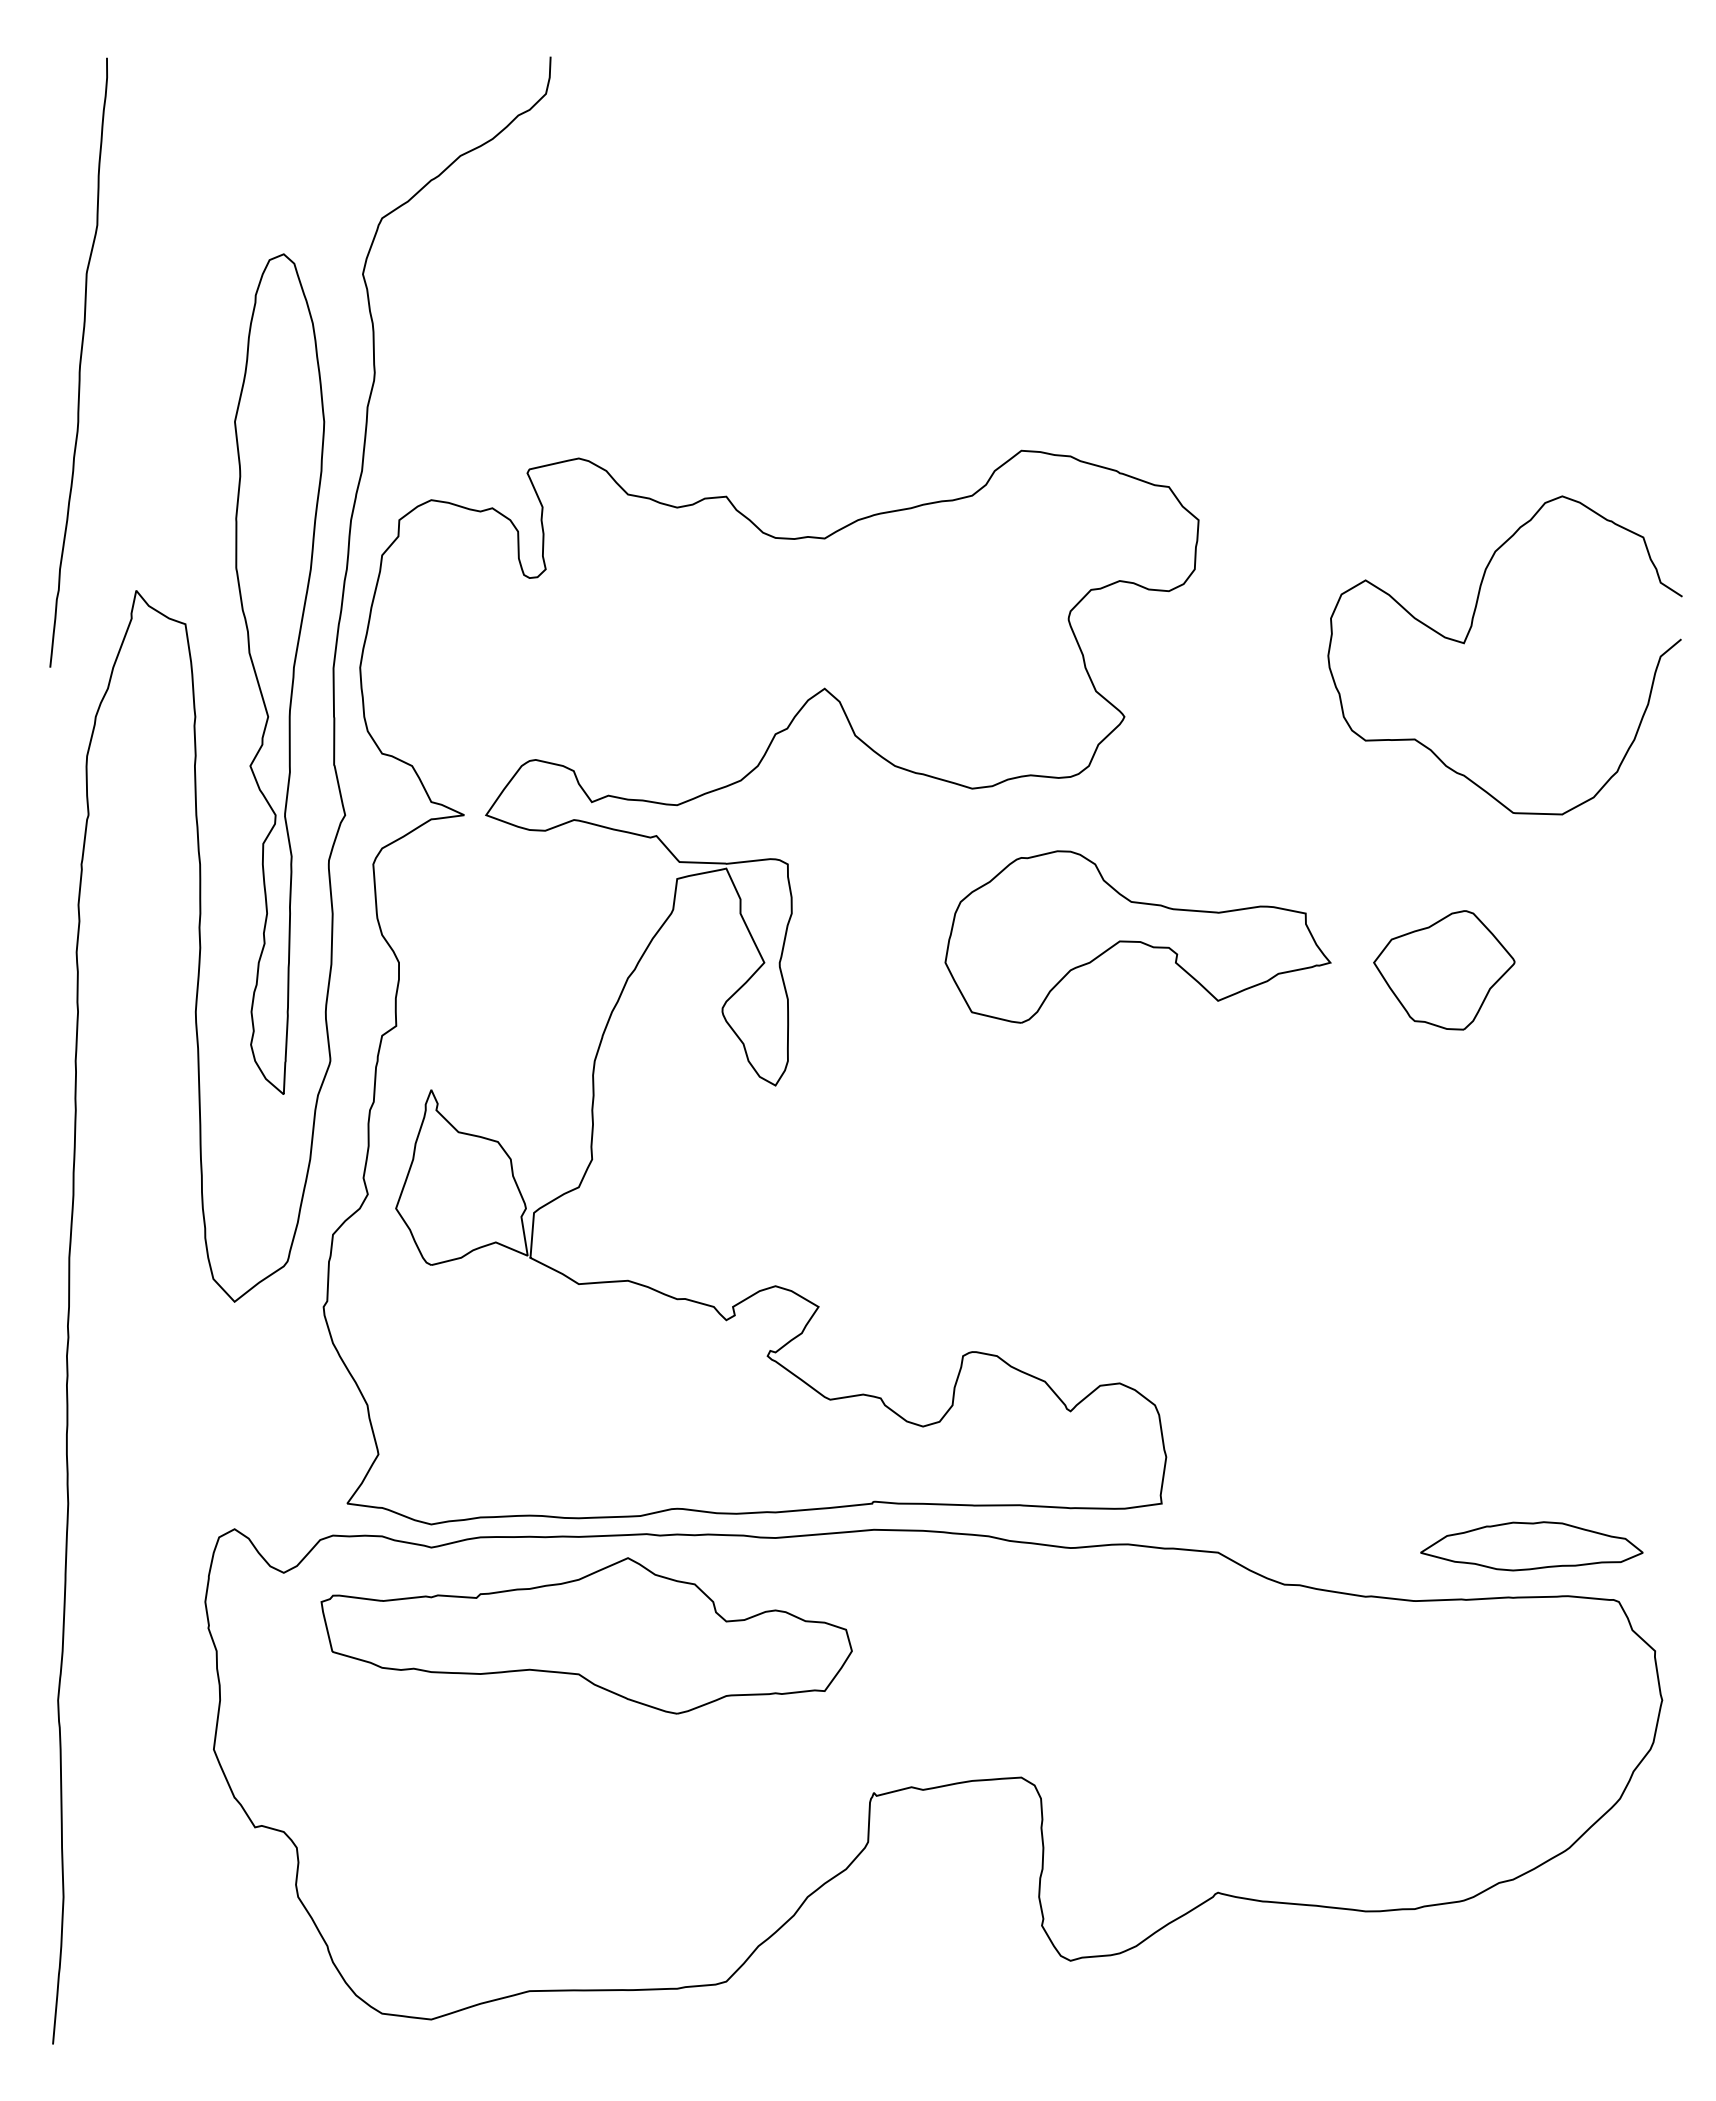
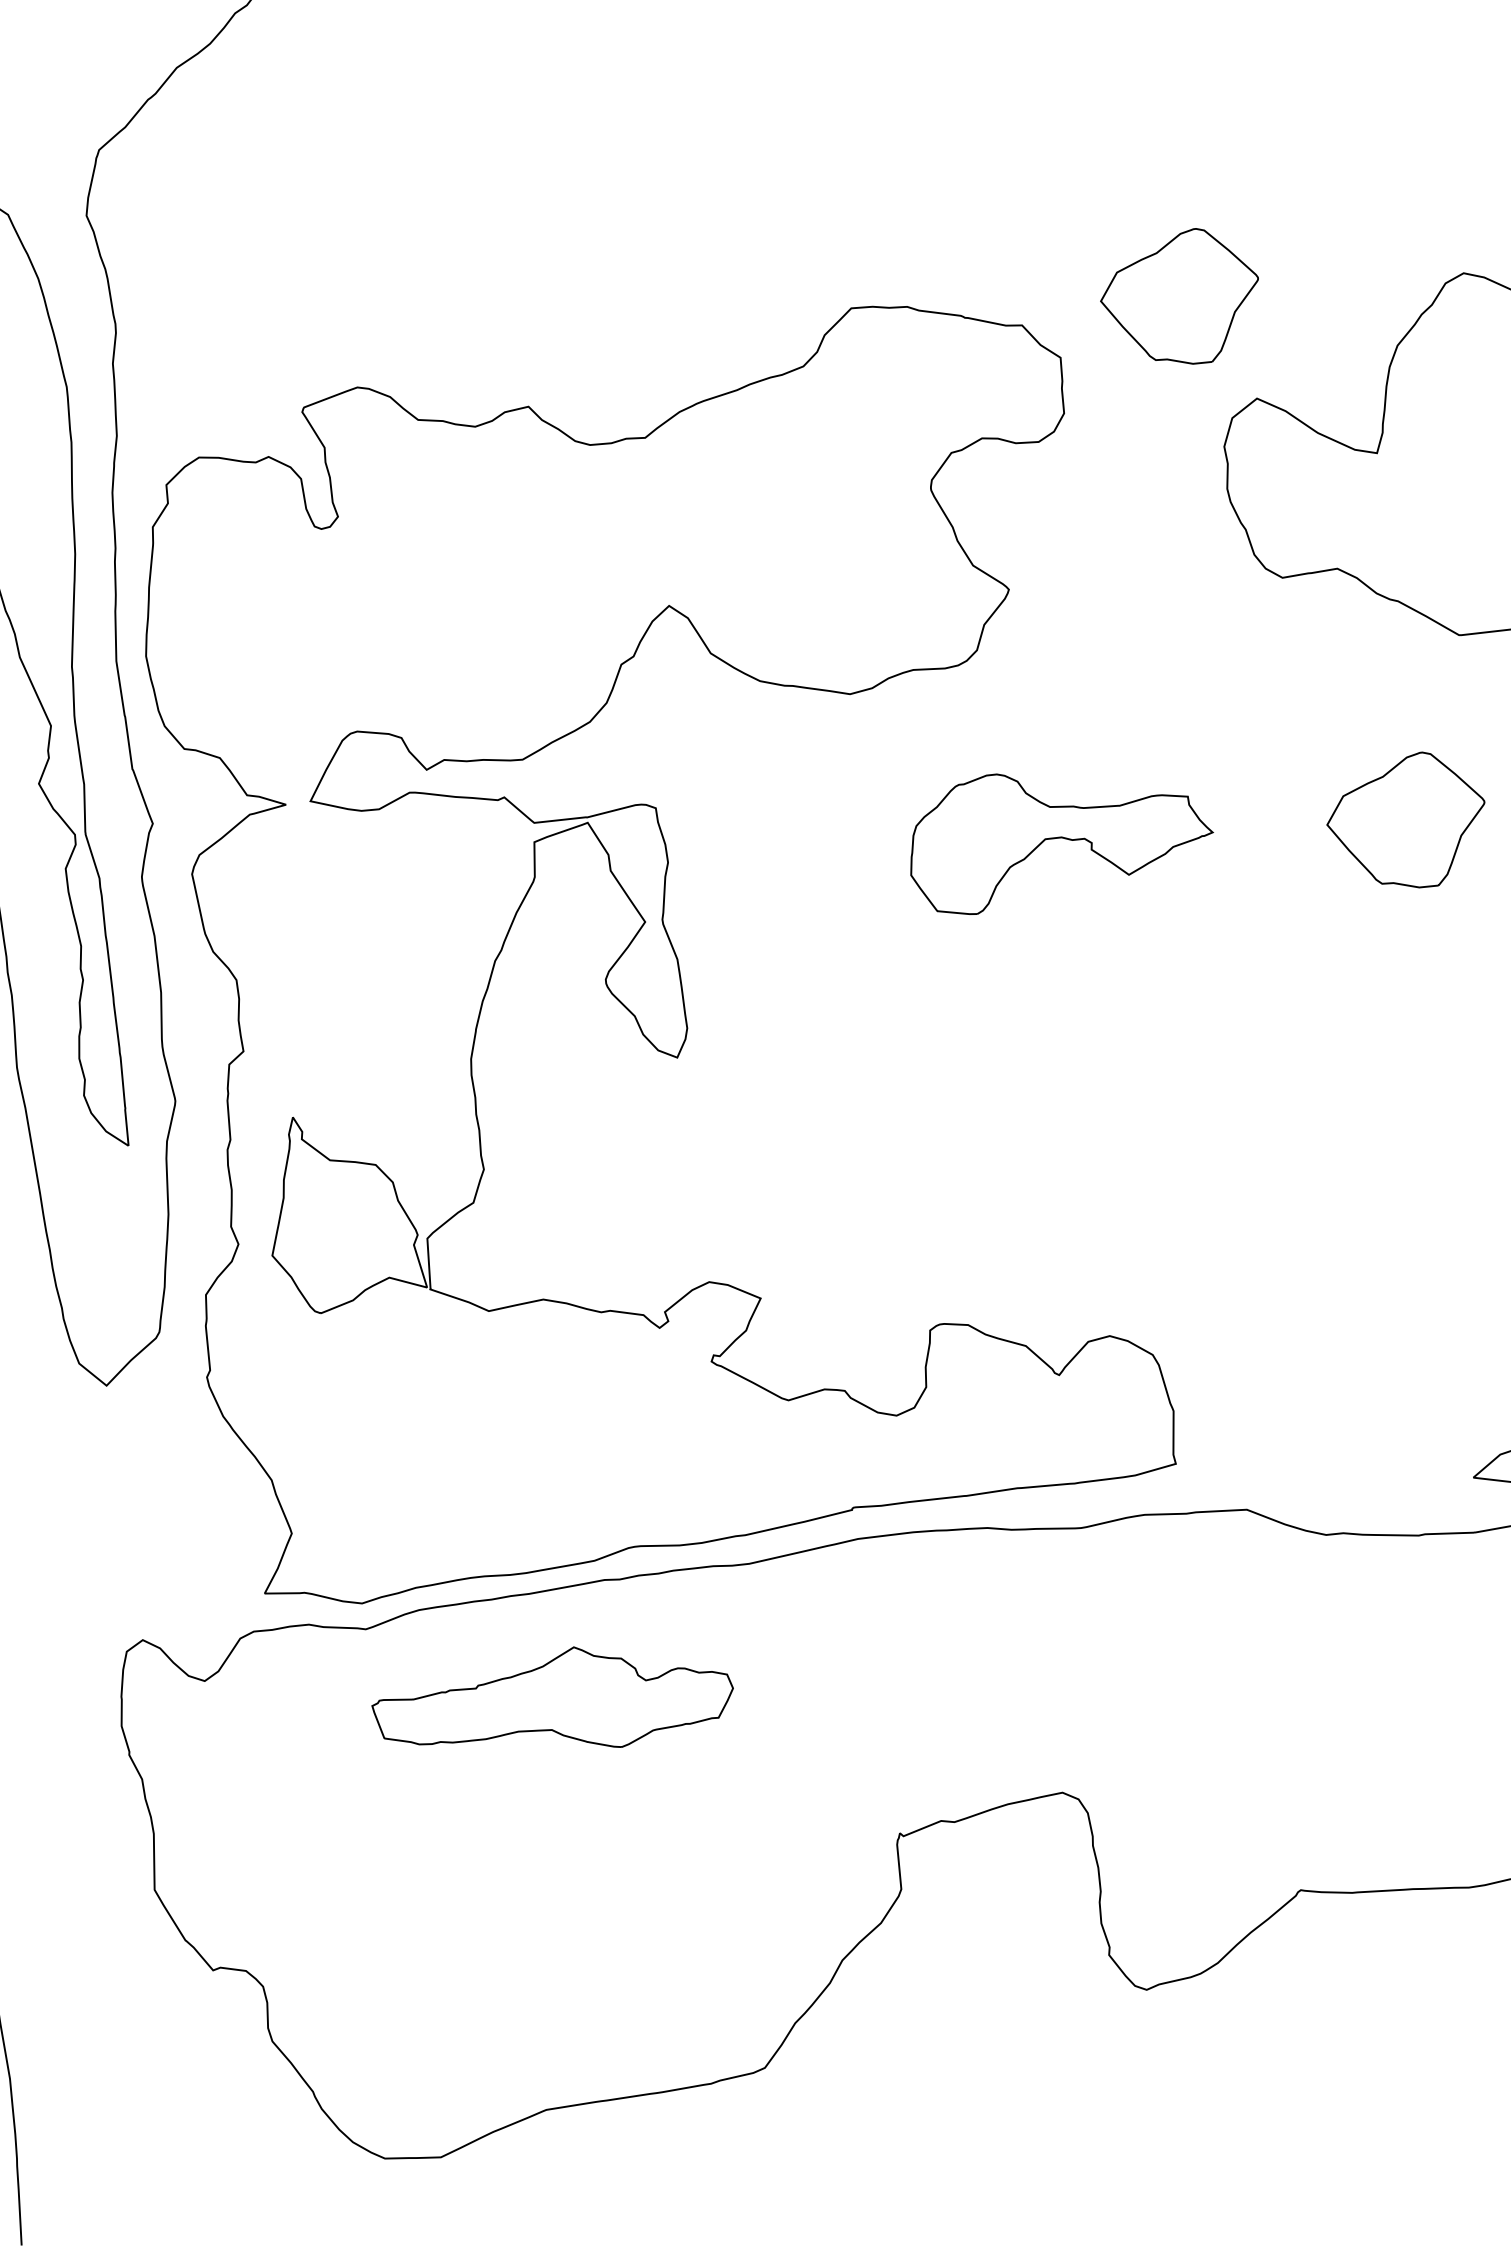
part: (1311, 483) -> (1181, 298), added
part: (1137, 936) -> (1058, 833), size x0.7
part: (586, 1635) -> (553, 1702), size x0.6

